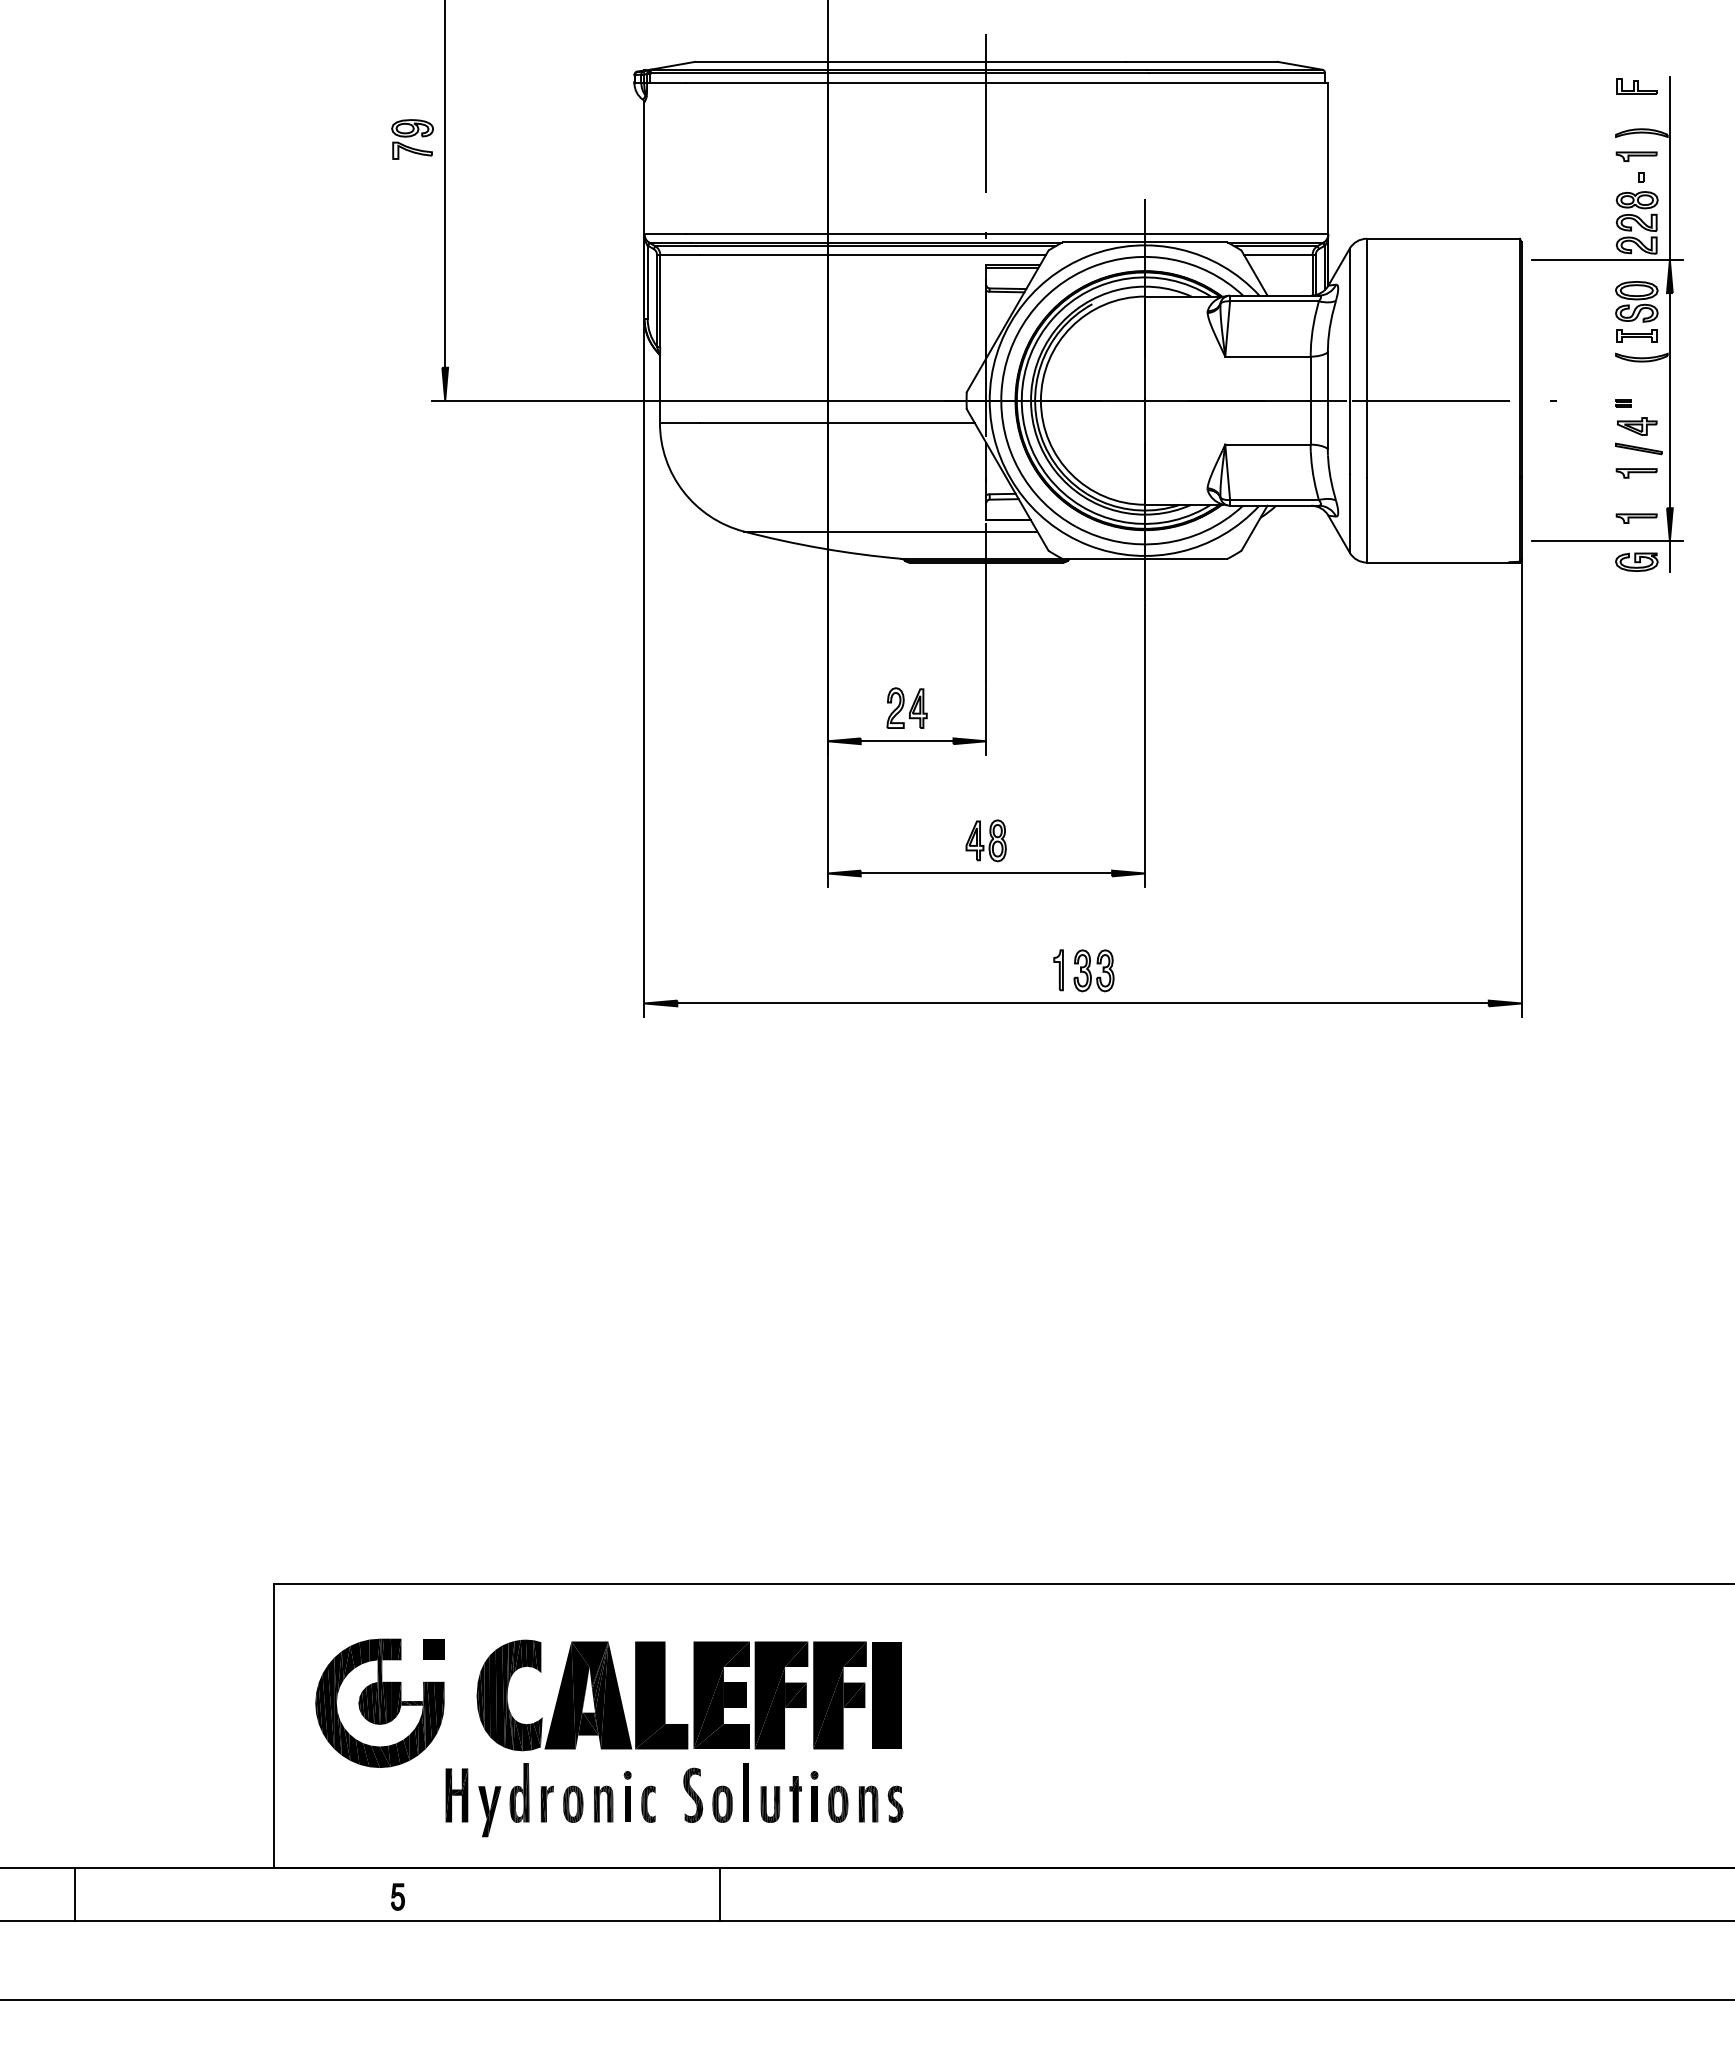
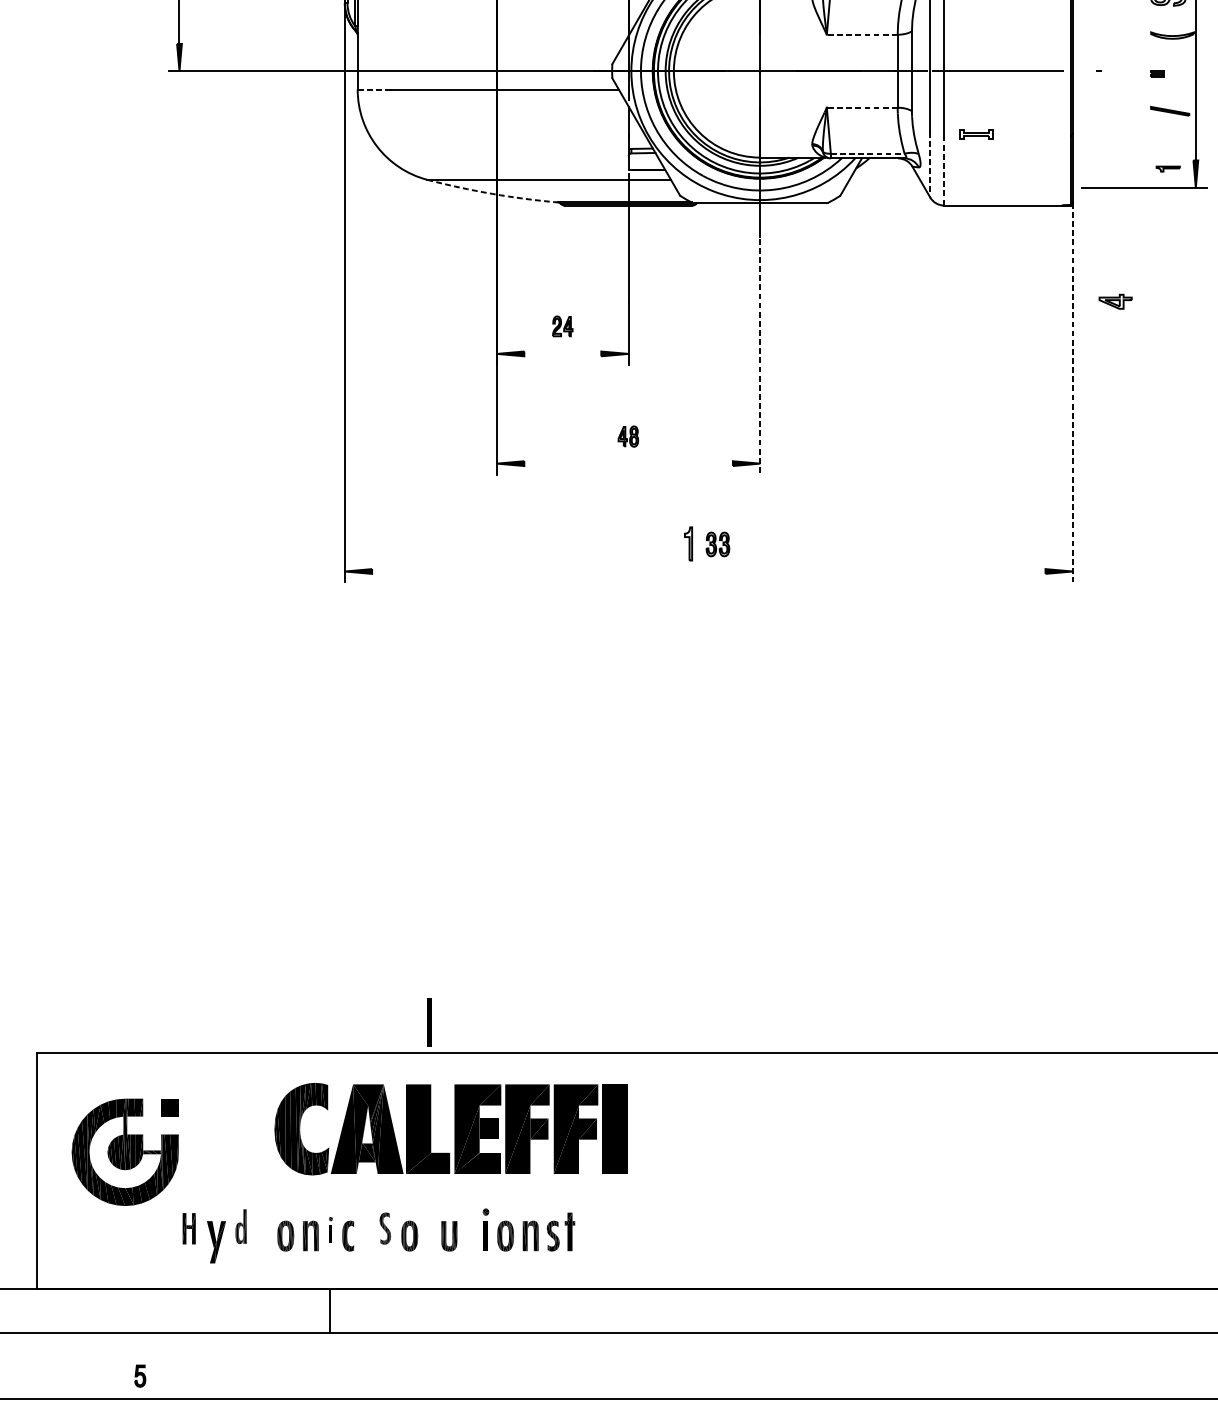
part: (1636, 335) -> (976, 134), moved
line: (1267, 356) -> (861, 34), solid -> dashed
line: (679, 422) -> (373, 89), solid -> dashed
part: (1637, 426) -> (1115, 301), moved
line: (1267, 444) -> (861, 107), solid -> dashed
part: (1636, 473) -> (1168, 131), removed
line: (1274, 500) -> (867, 154), solid -> dashed
line: (1349, 513) -> (929, 164), solid -> dashed
part: (1636, 518) -> (1168, 169), size x0.7
line: (1366, 520) -> (944, 170), solid -> dashed
arc: (821, 548) -> (491, 193), solid -> dashed
line: (1669, 556) -> (1195, 200), removed
part: (1636, 561) -> (1168, 204), removed
part: (906, 707) -> (562, 325), size x0.6
line: (906, 741) -> (562, 354), removed
line: (1145, 745) -> (760, 357), solid -> dashed
line: (1521, 787) -> (1072, 392), solid -> dashed
part: (985, 840) -> (627, 436), size x0.6
line: (986, 873) -> (628, 463), removed
part: (1093, 970) -> (717, 544), size x0.7
line: (1082, 1003) -> (708, 571), removed
part: (688, 1695) -> (450, 1129), moved
part: (519, 1792) -> (241, 1226), size x0.7
part: (745, 1792) -> (428, 1022), moved
part: (693, 1794) -> (385, 1227), size x0.7
part: (456, 1795) -> (188, 1228), size x0.7
part: (627, 1796) -> (330, 1229), size x0.6
part: (795, 1799) -> (569, 1232), moved
part: (546, 1803) -> (263, 1235), removed
line: (719, 1893) -> (329, 1310), moved
part: (397, 1896) -> (139, 1375), moved

